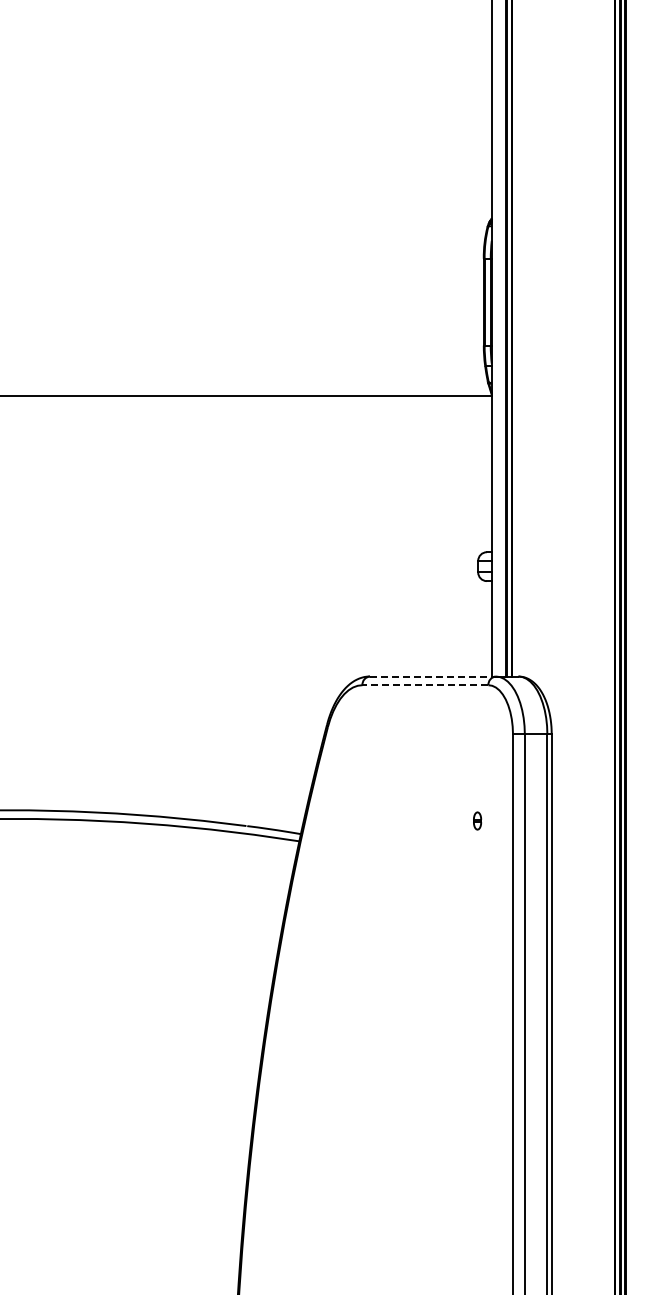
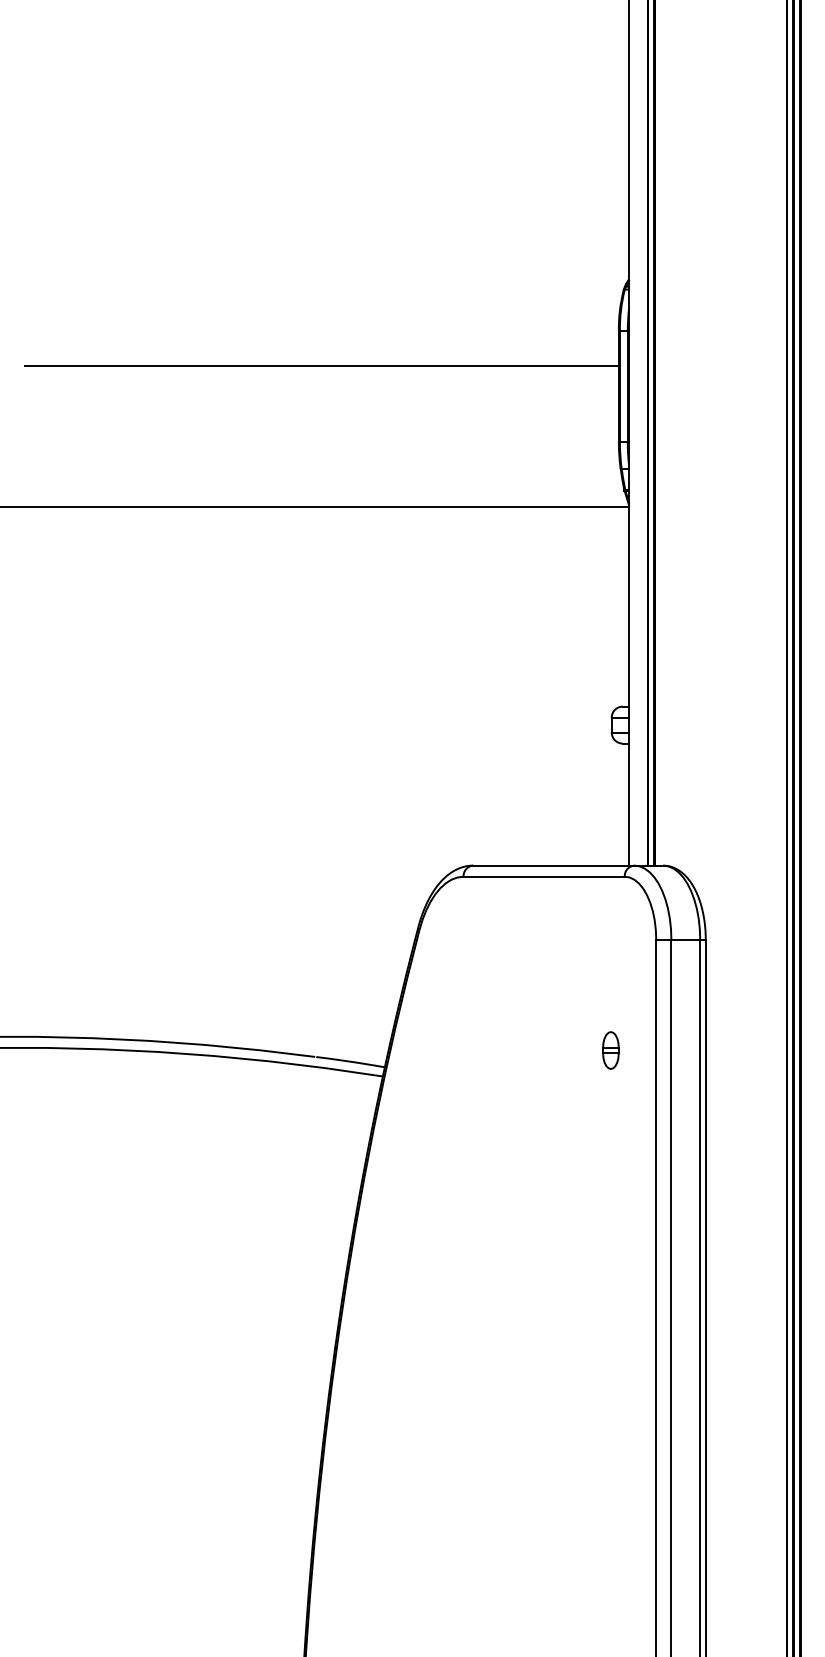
line: (251, 286) -> (321, 366), added
line: (432, 676) -> (553, 865), dashed -> solid
line: (425, 685) -> (544, 877), dashed -> solid
part: (477, 820) -> (610, 1049), size x1.67

